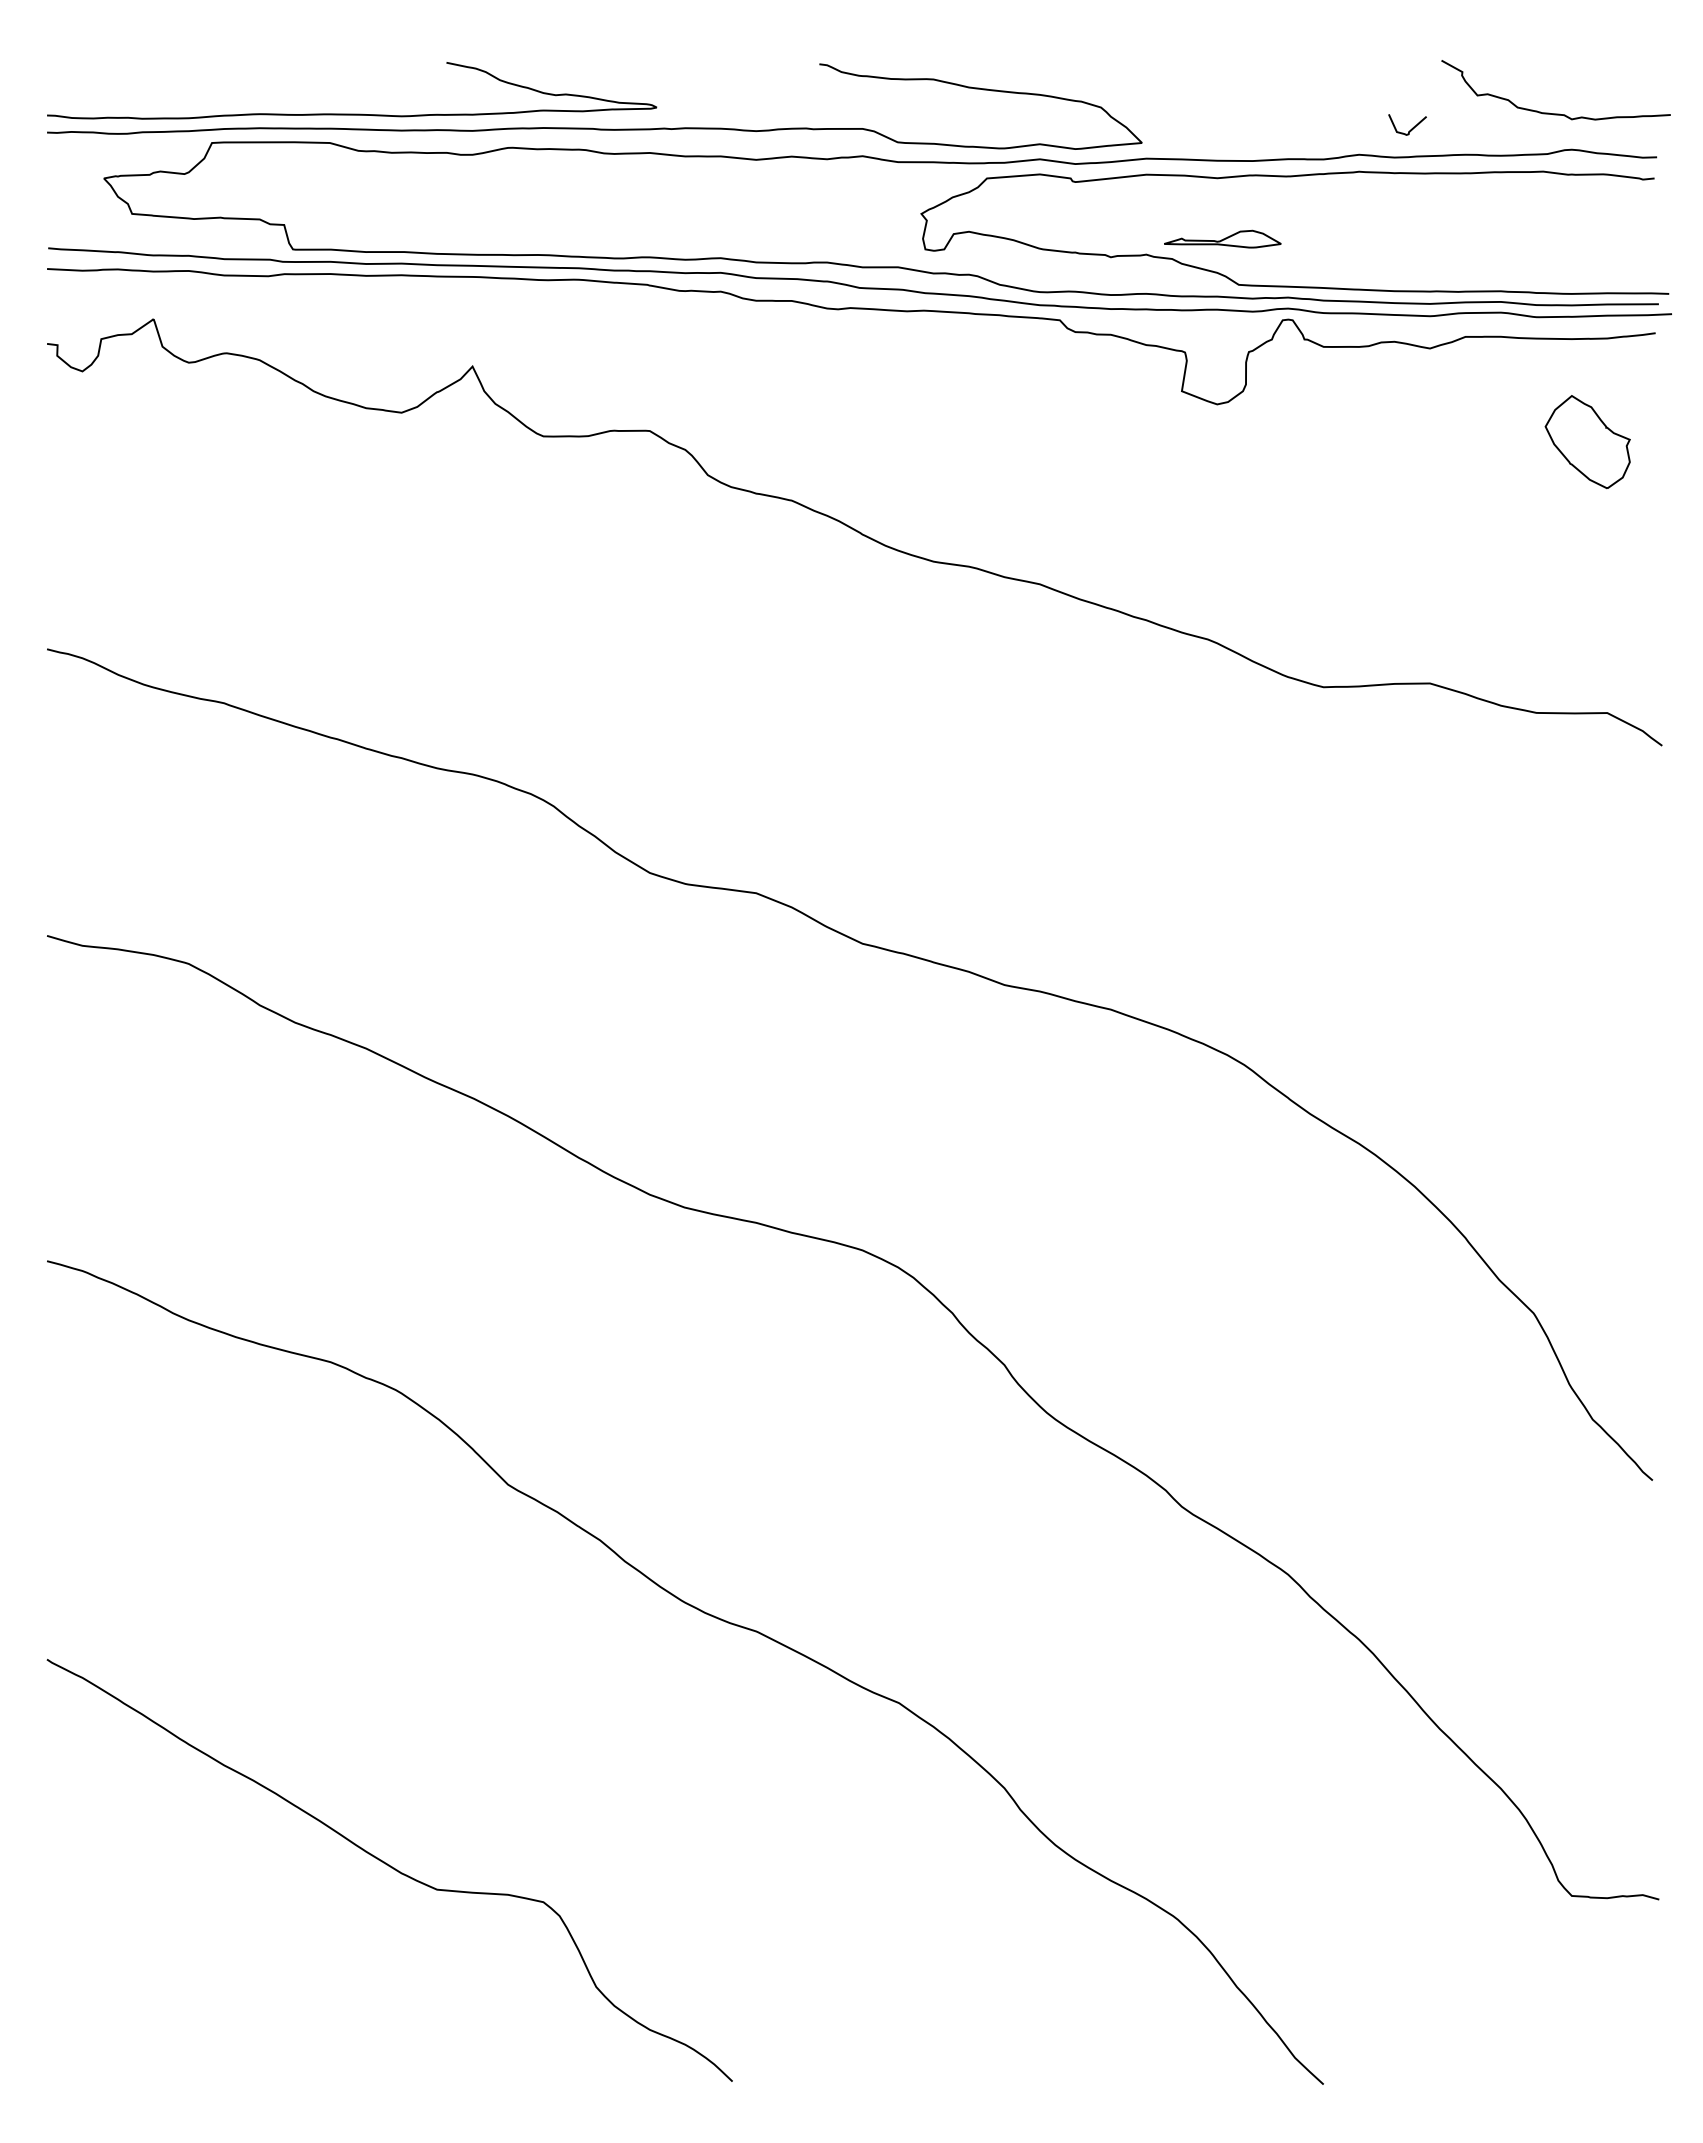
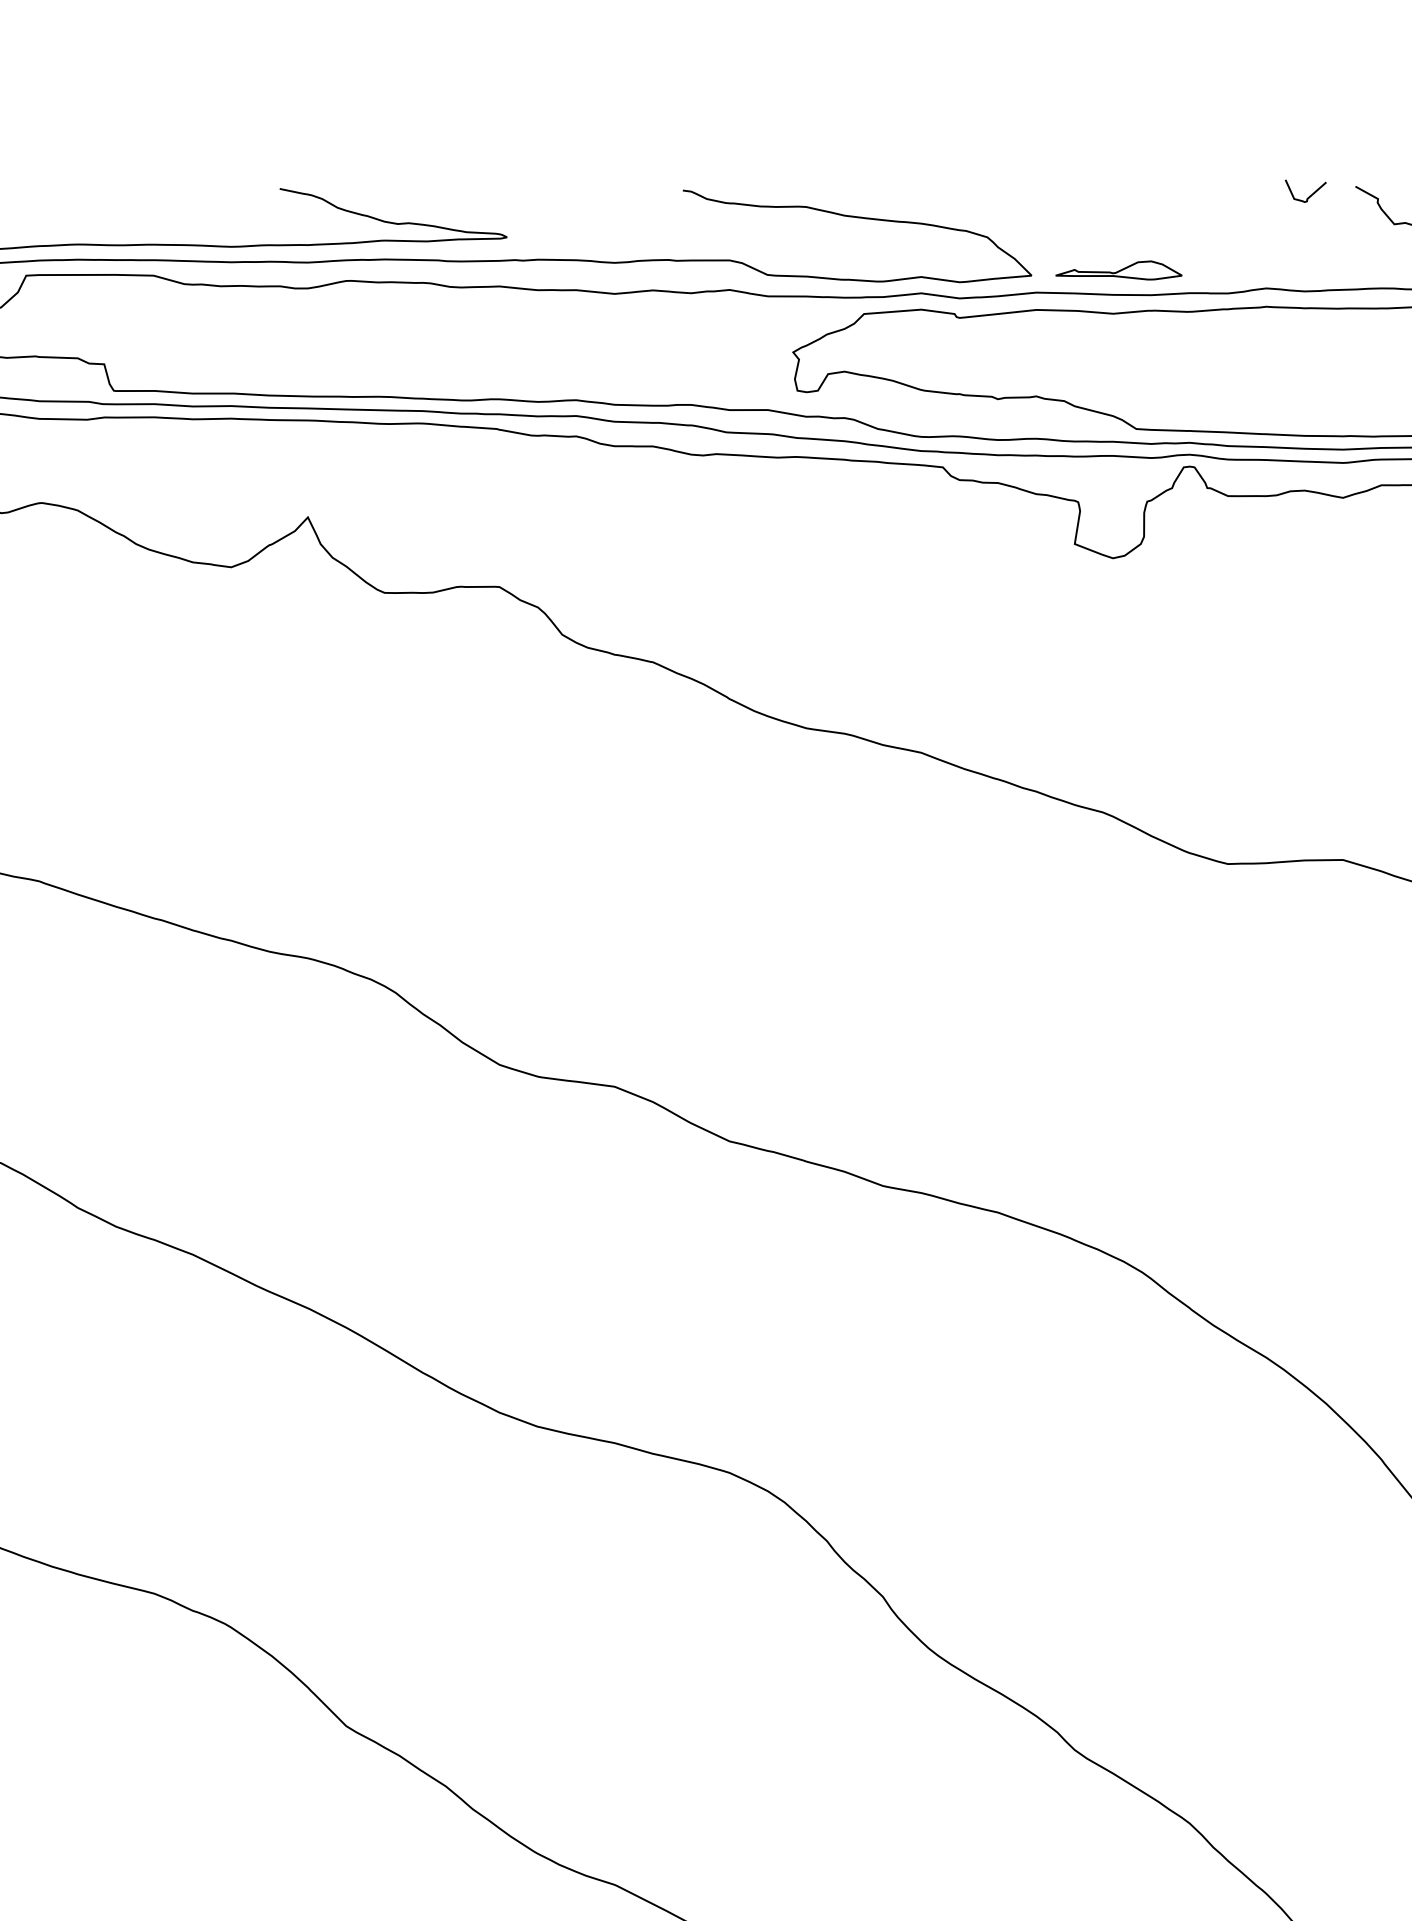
curve: (1411, 128) -> (1310, 195), moved
part: (1222, 238) -> (1118, 269), moved

